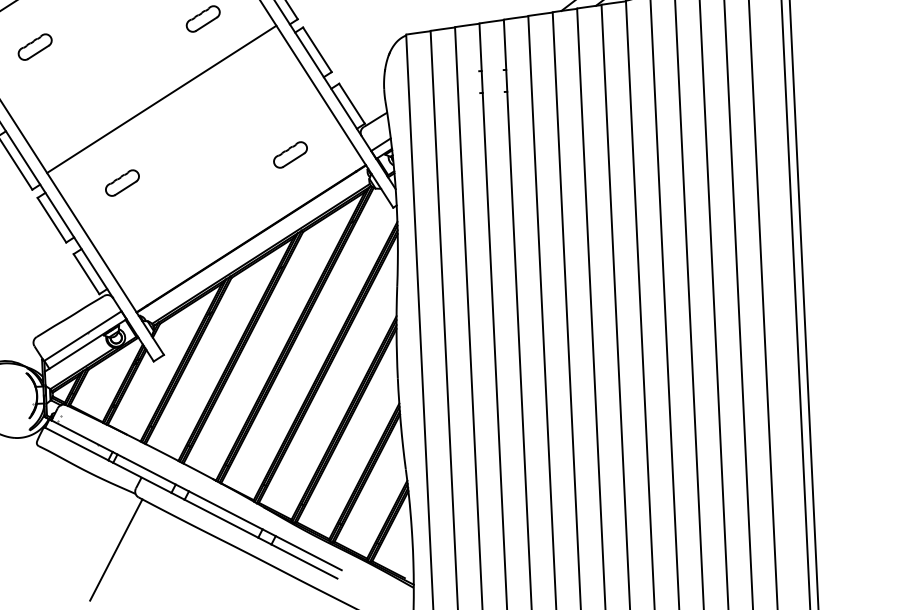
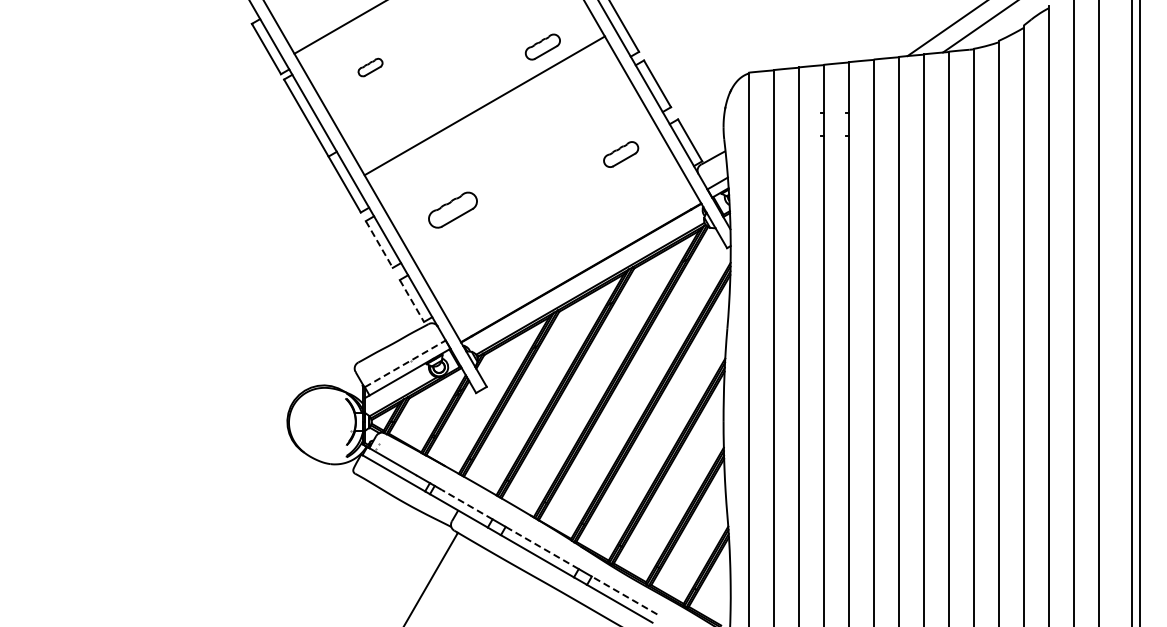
part: (35, 47) -> (370, 67), size x0.7
line: (161, 99) -> (484, 105), moved
part: (290, 154) -> (621, 154), moved
part: (122, 182) -> (452, 209), size x1.4
line: (52, 220) -> (379, 244), solid -> dashed
line: (87, 274) -> (412, 301), solid -> dashed
line: (83, 335) -> (405, 363), solid -> dashed
line: (149, 471) -> (466, 504), solid -> dashed
line: (225, 509) -> (541, 547), solid -> dashed
line: (308, 553) -> (624, 595), solid -> dashed

